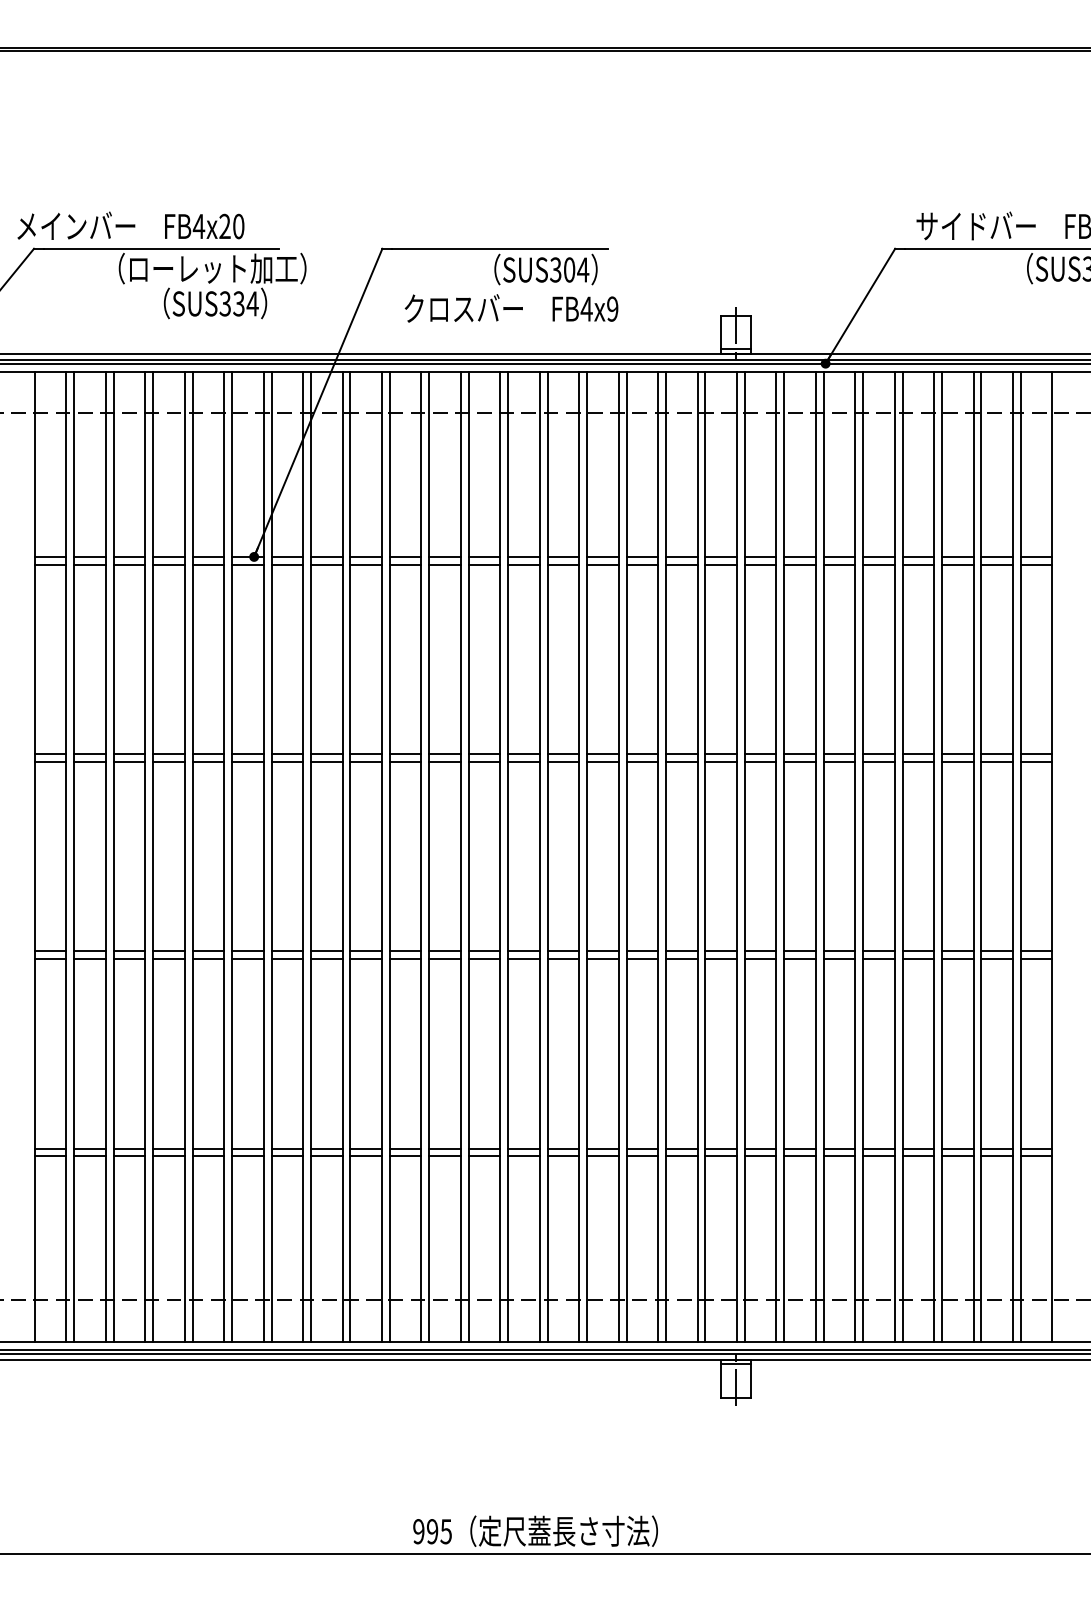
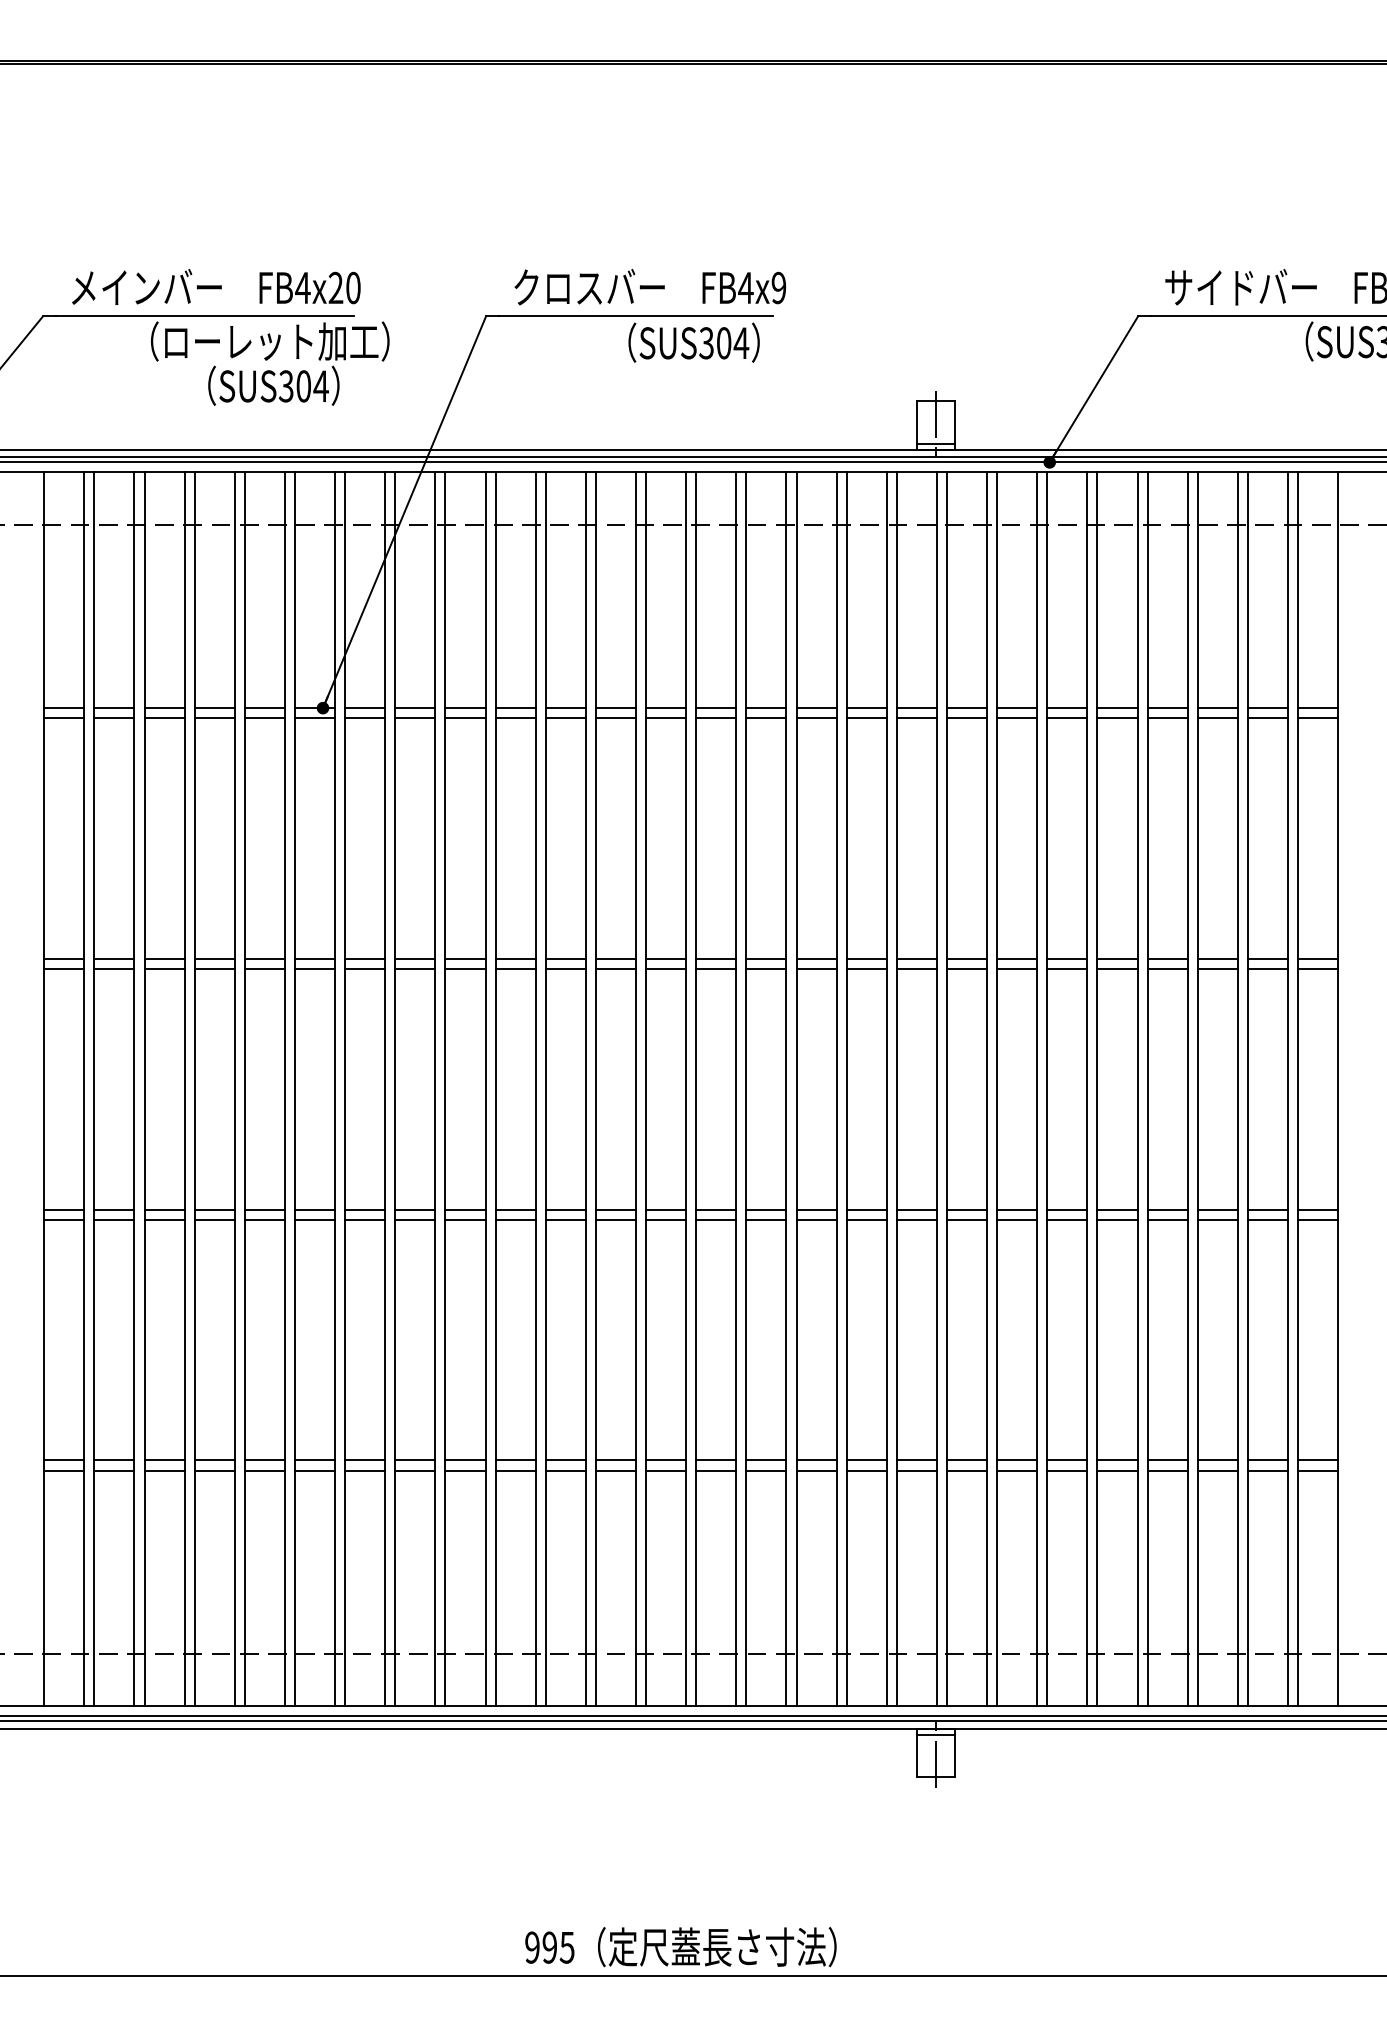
text: (131, 225) -> (216, 286), moved
text: (238, 303) -> (303, 386), SUS334 -> SUS304
text: (510, 308) -> (649, 287), moved

